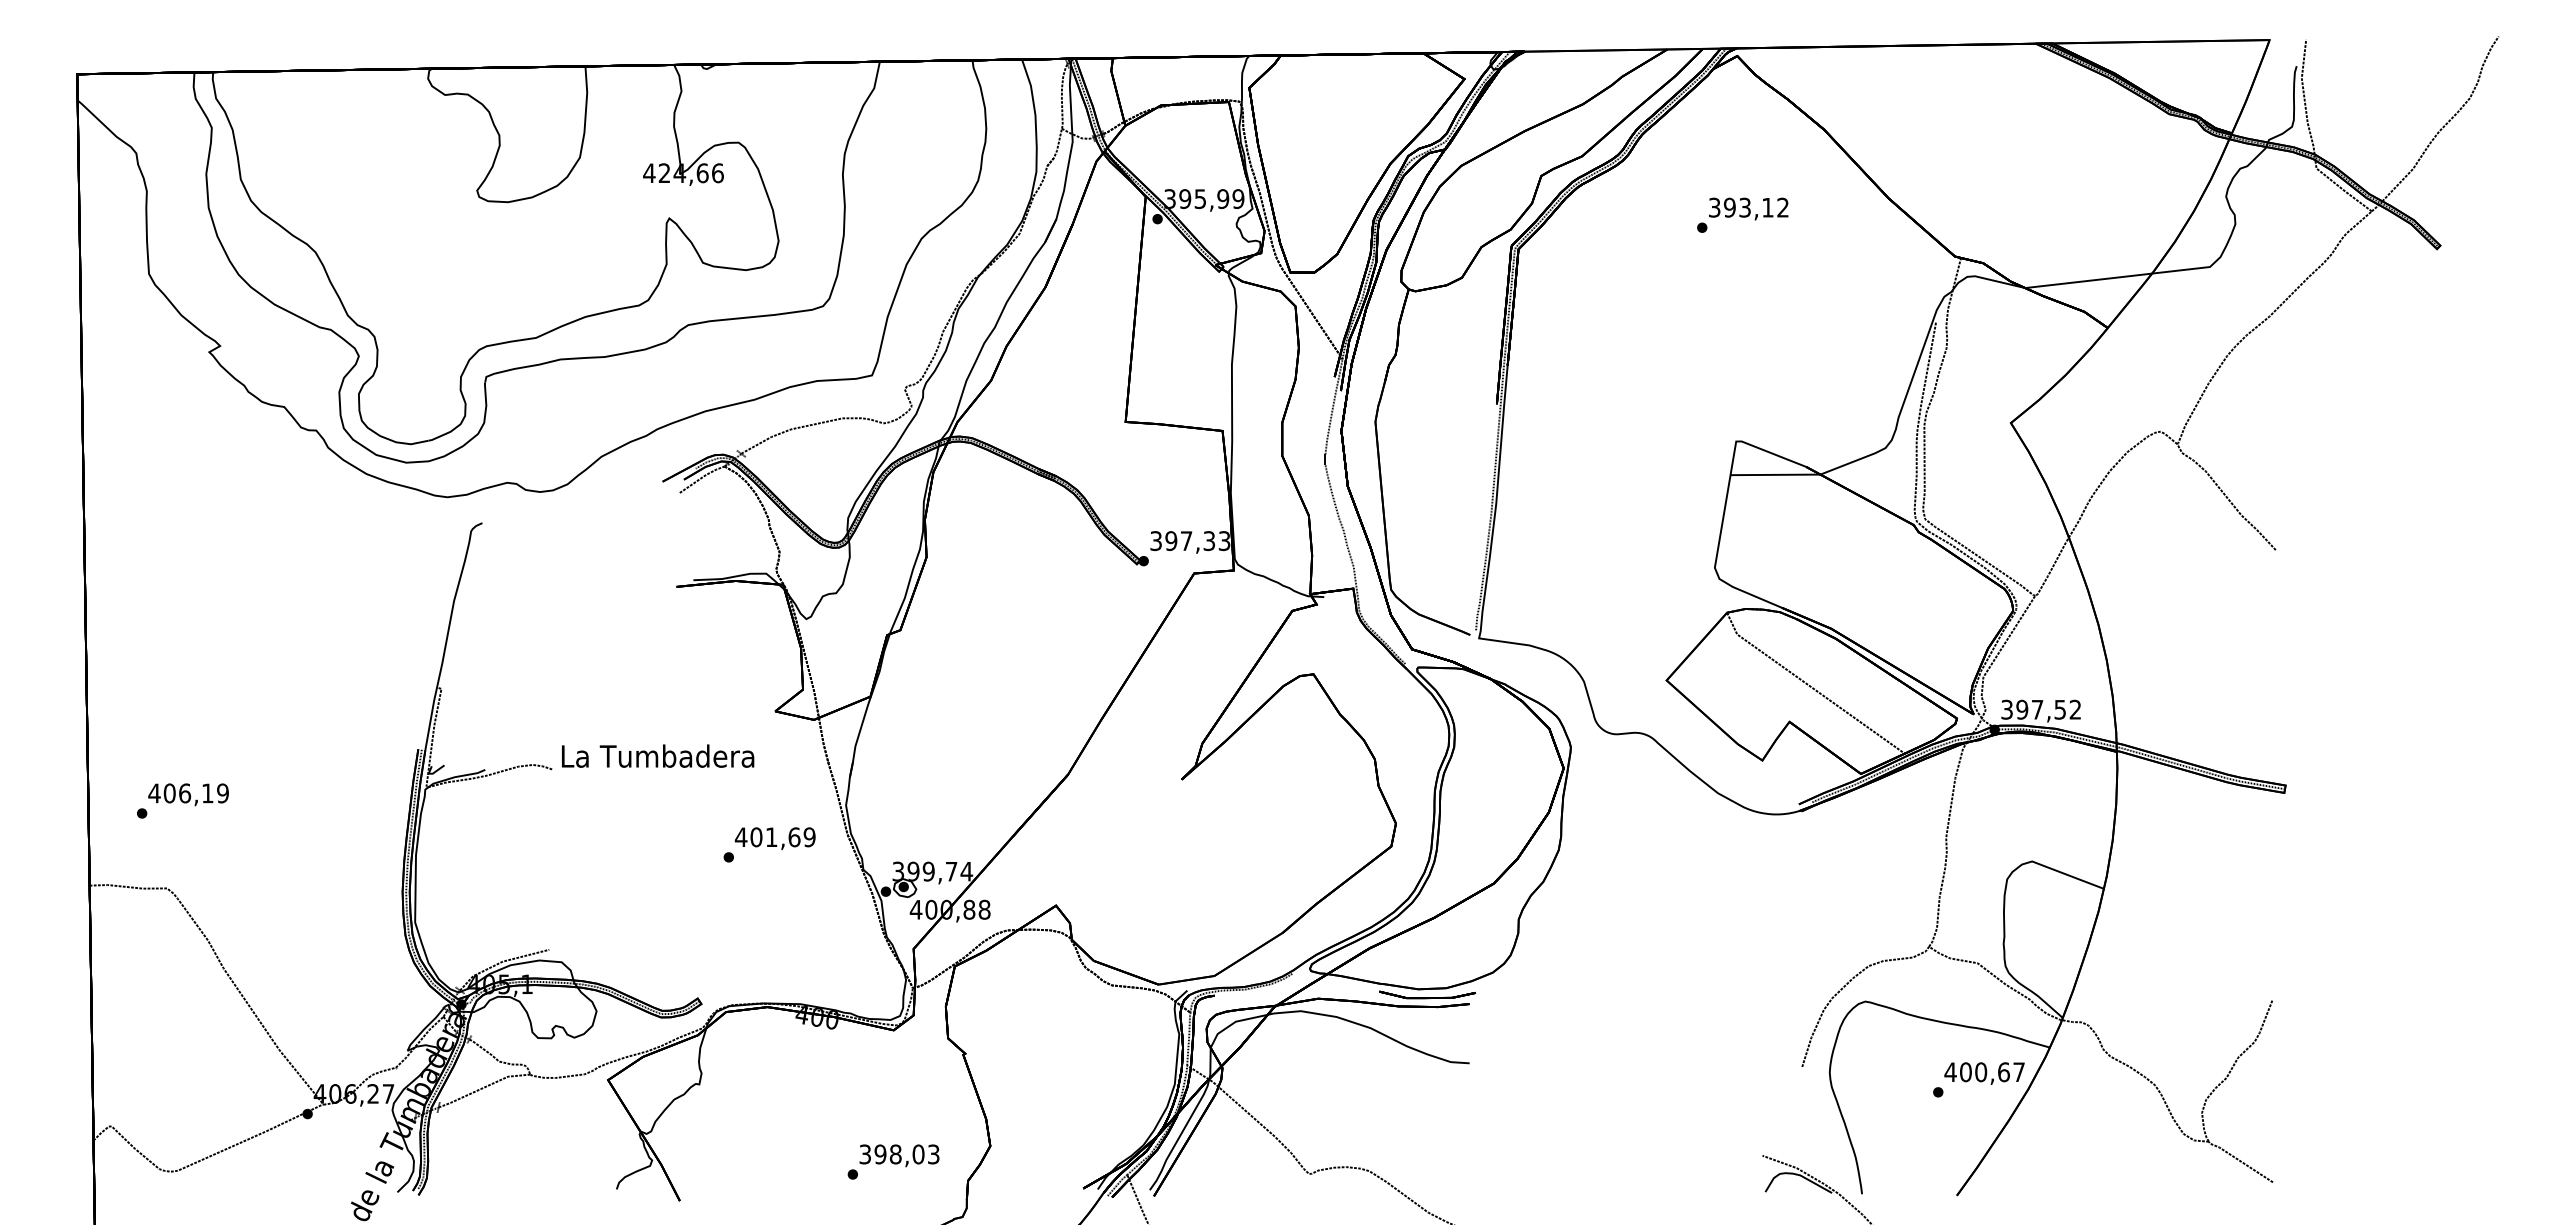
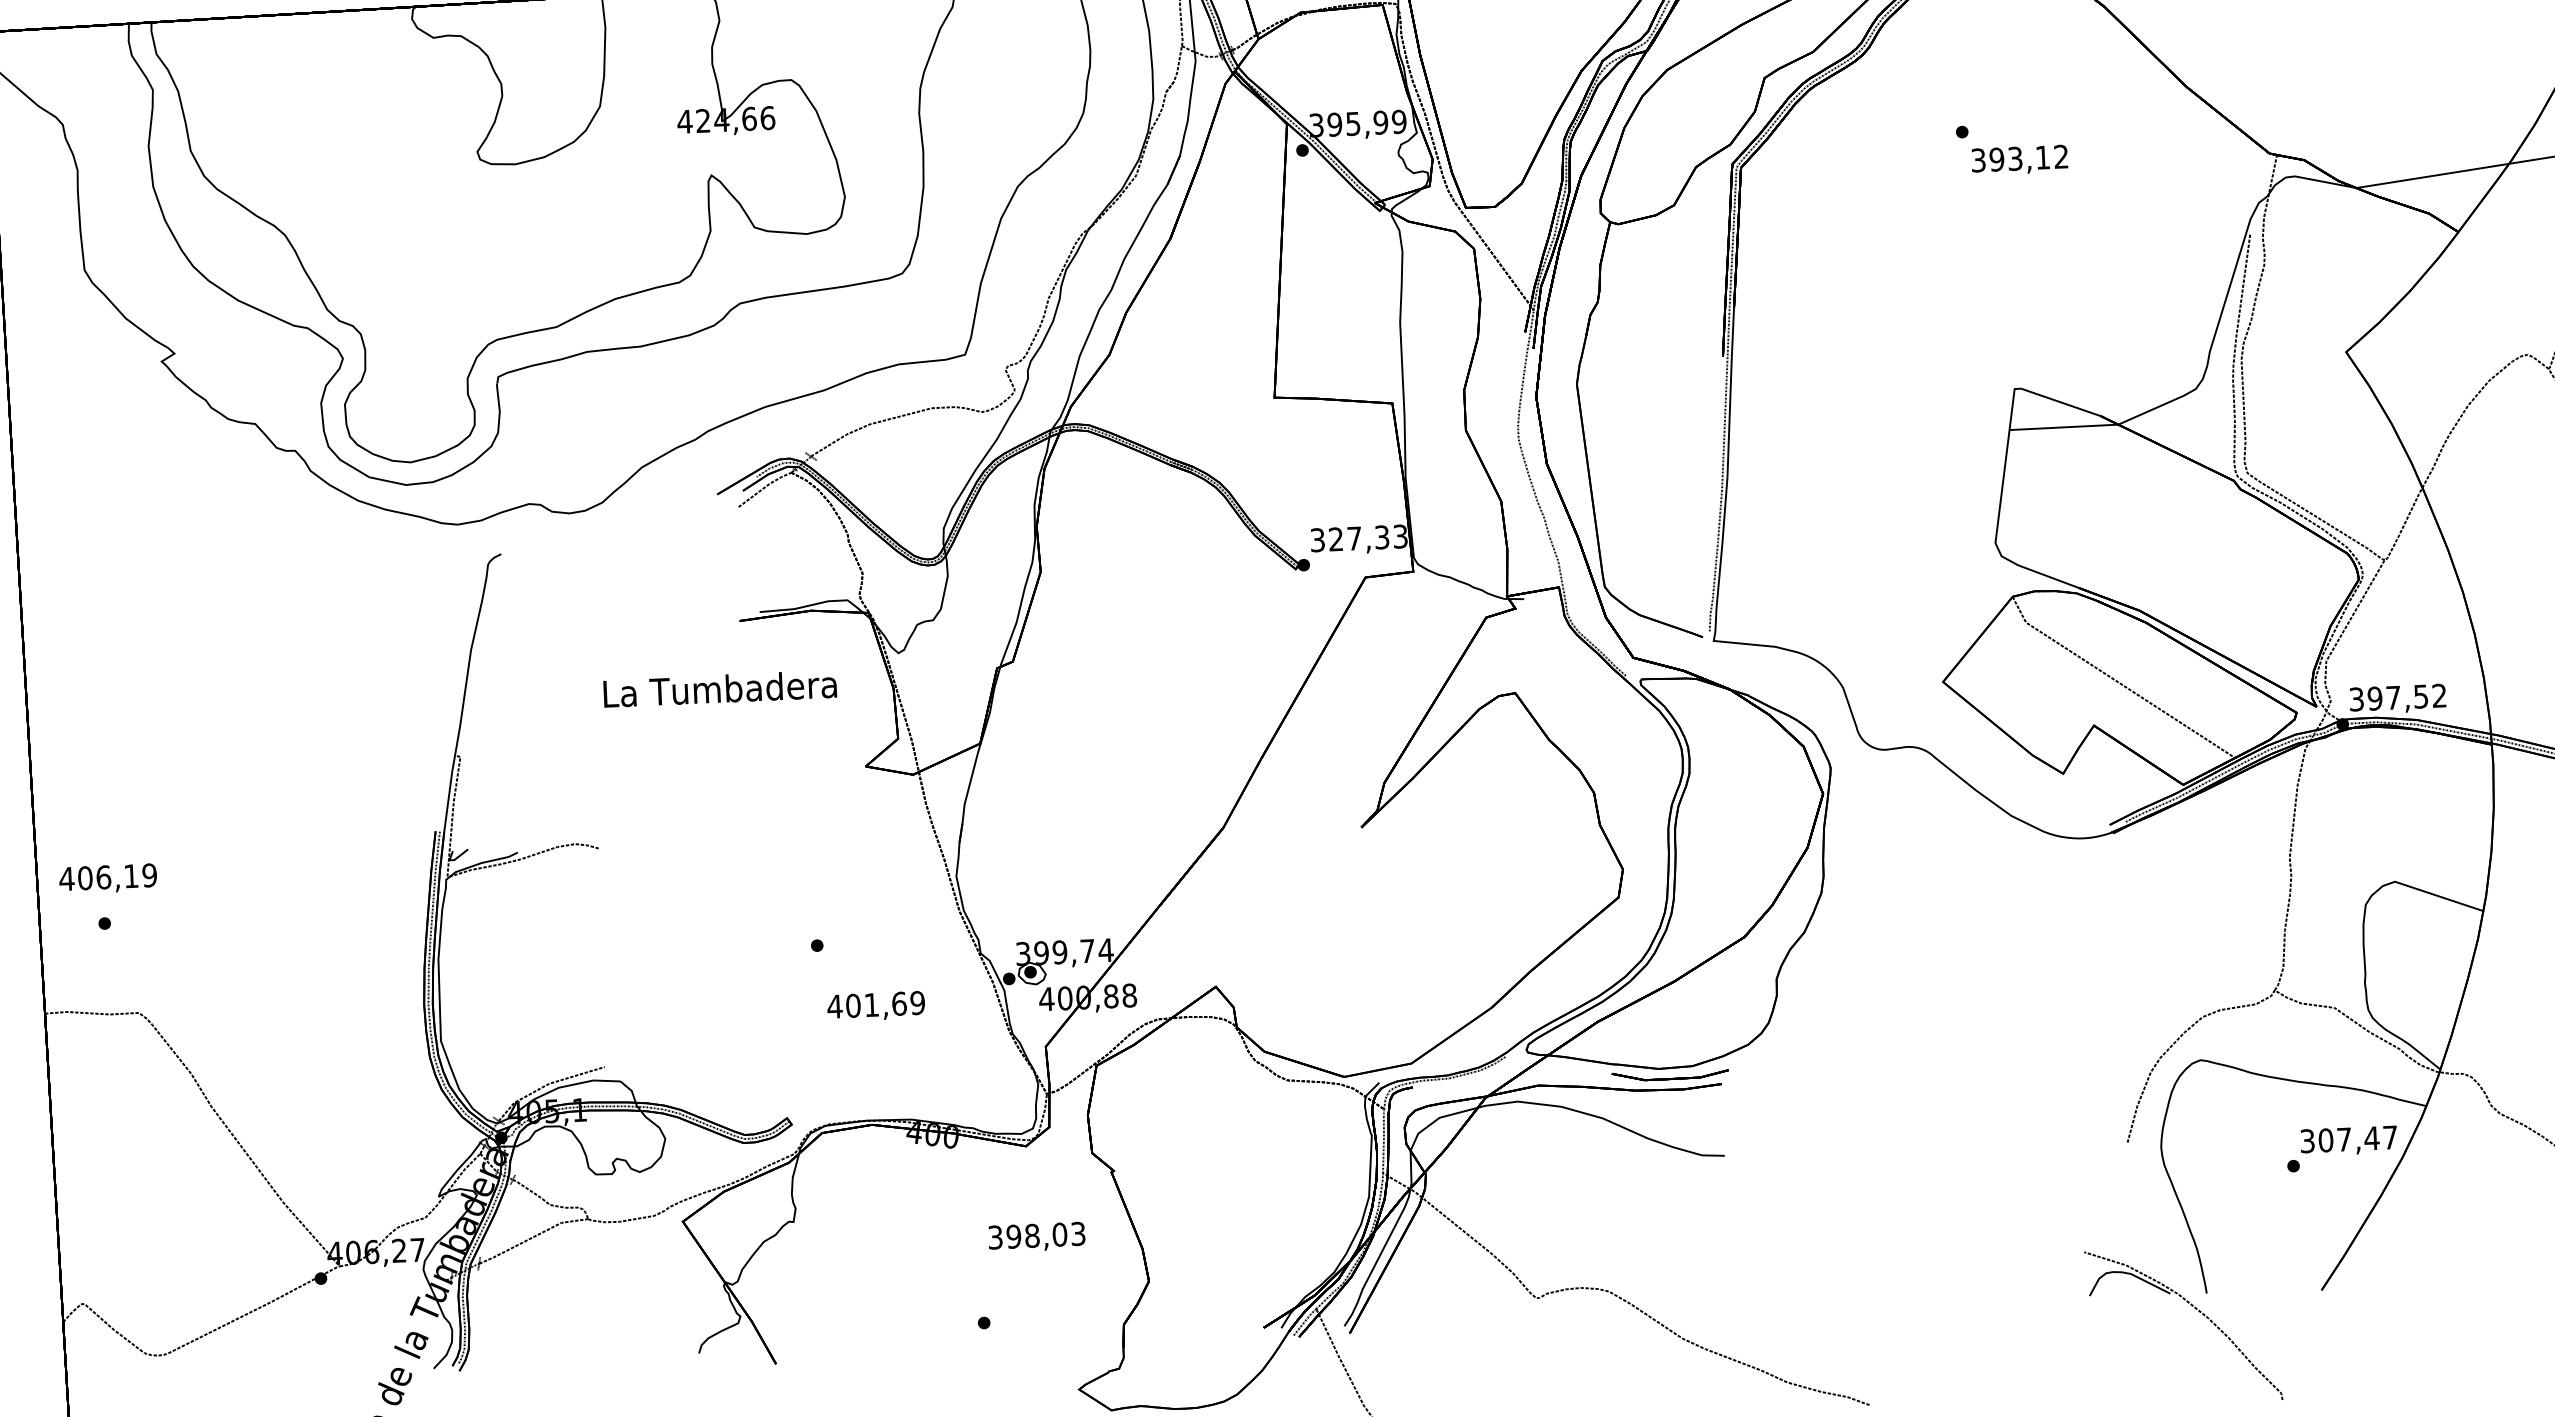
text: (1748, 208) -> (2019, 159), moved
text: (1171, 541) -> (1336, 539), 397,33 -> 327,33
text: (658, 755) -> (720, 688), moved
text: (188, 794) -> (108, 878), moved
text: (774, 838) -> (875, 1006), moved
text: (1977, 1072) -> (2340, 1140), 400,67 -> 307,47
text: (899, 1155) -> (1036, 1236), moved

